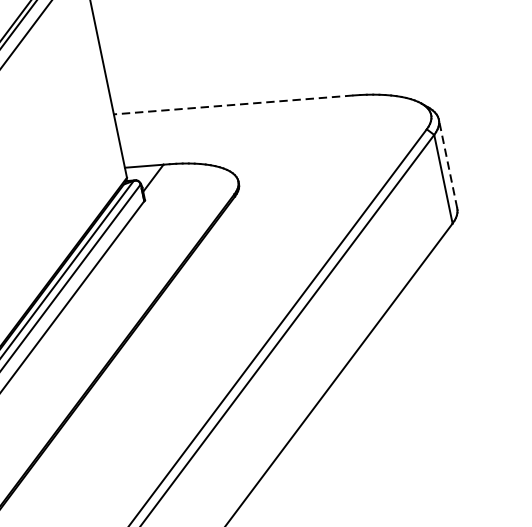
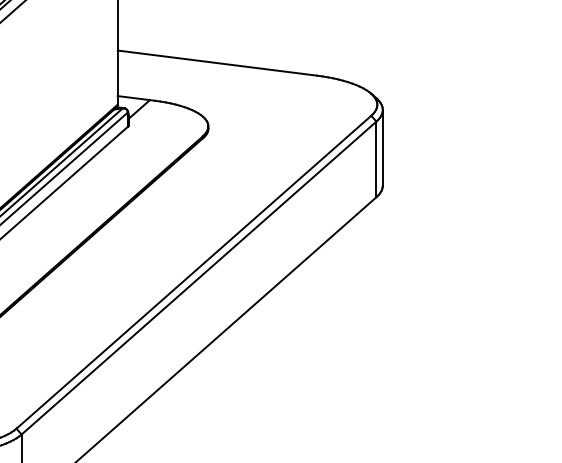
line: (232, 105) -> (216, 63), dashed -> solid
line: (447, 163) -> (382, 147), dashed -> solid

